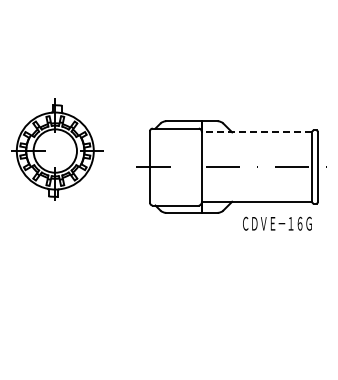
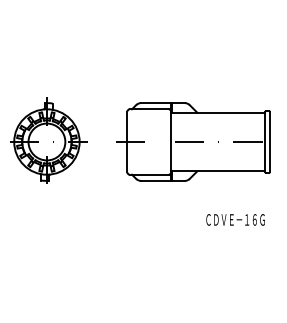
line: (256, 132) -> (217, 112), dashed -> solid
part: (57, 149) -> (48, 140), moved
text: (277, 223) -> (235, 219), moved

